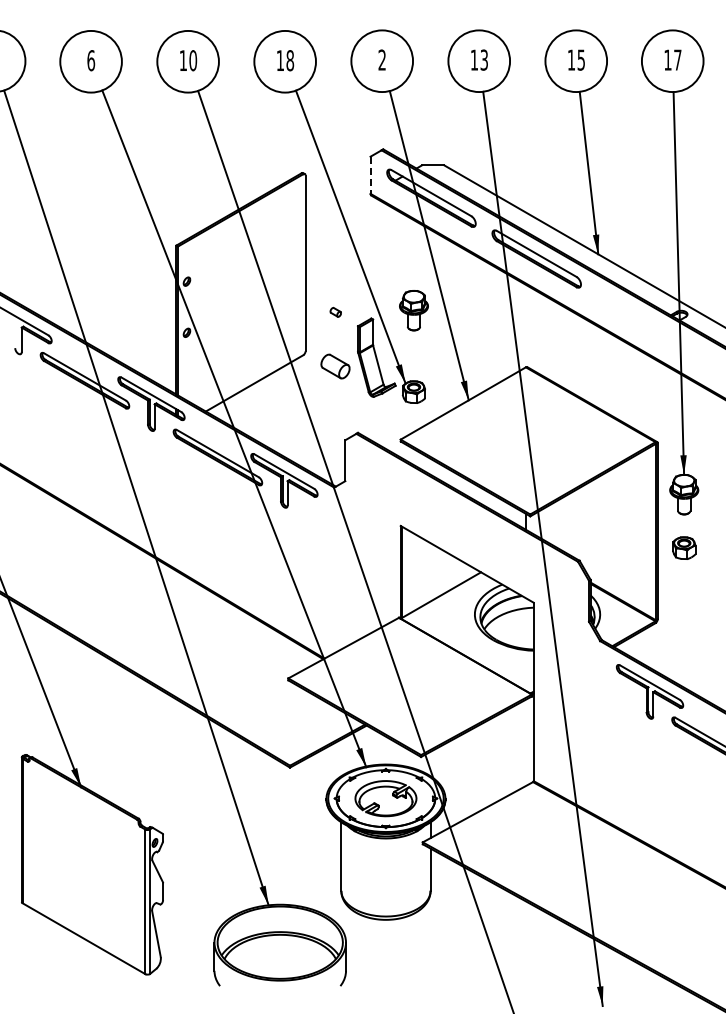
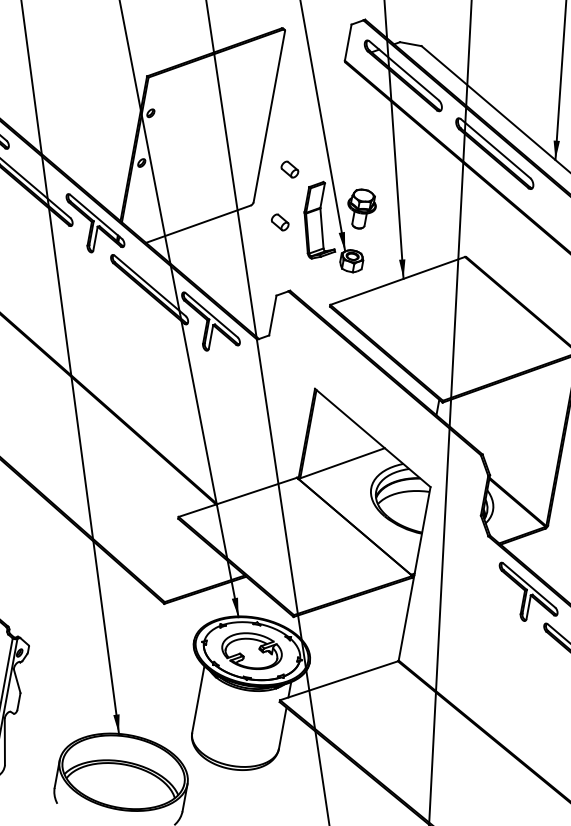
line: (370, 175) -> (348, 42), dashed -> solid
part: (413, 310) -> (360, 208), moved
part: (335, 312) -> (289, 169), size x1.67
part: (335, 366) -> (280, 222), size x0.62

